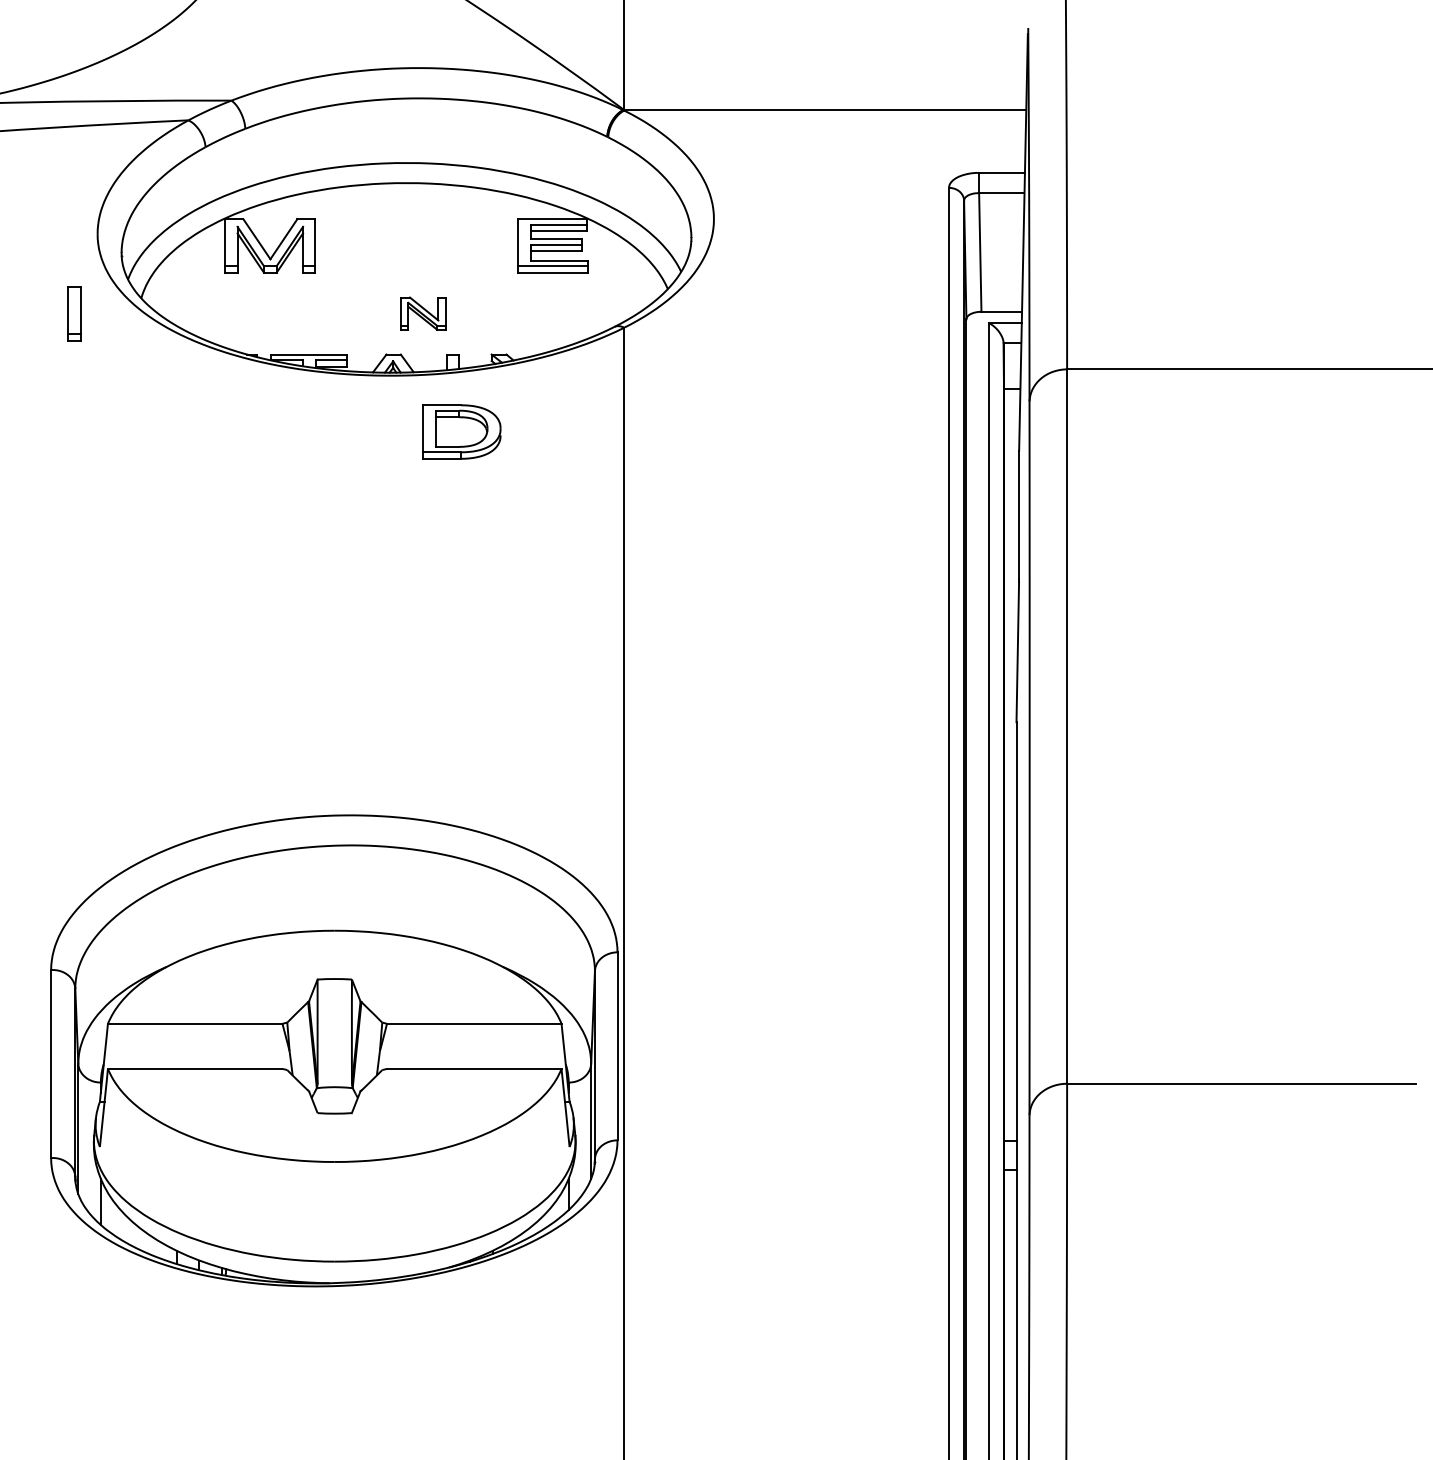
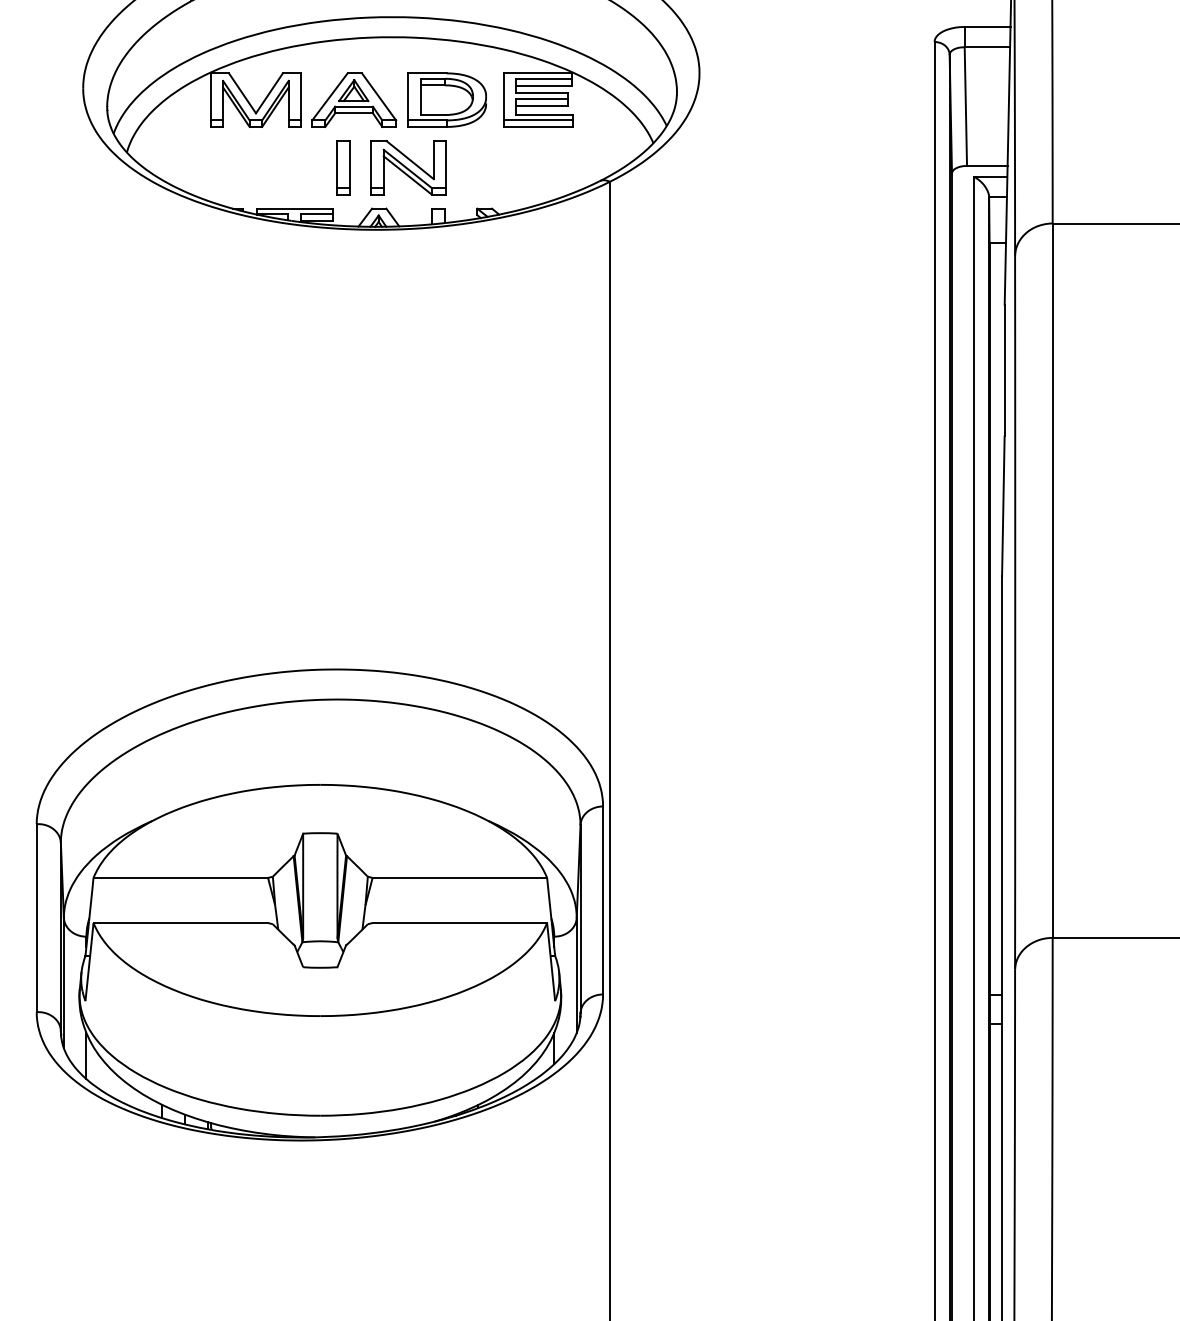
part: (368, 245) -> (354, 99), added
part: (74, 313) -> (343, 167), moved
part: (423, 313) -> (409, 167), size x1.67
part: (461, 431) -> (447, 99), moved

